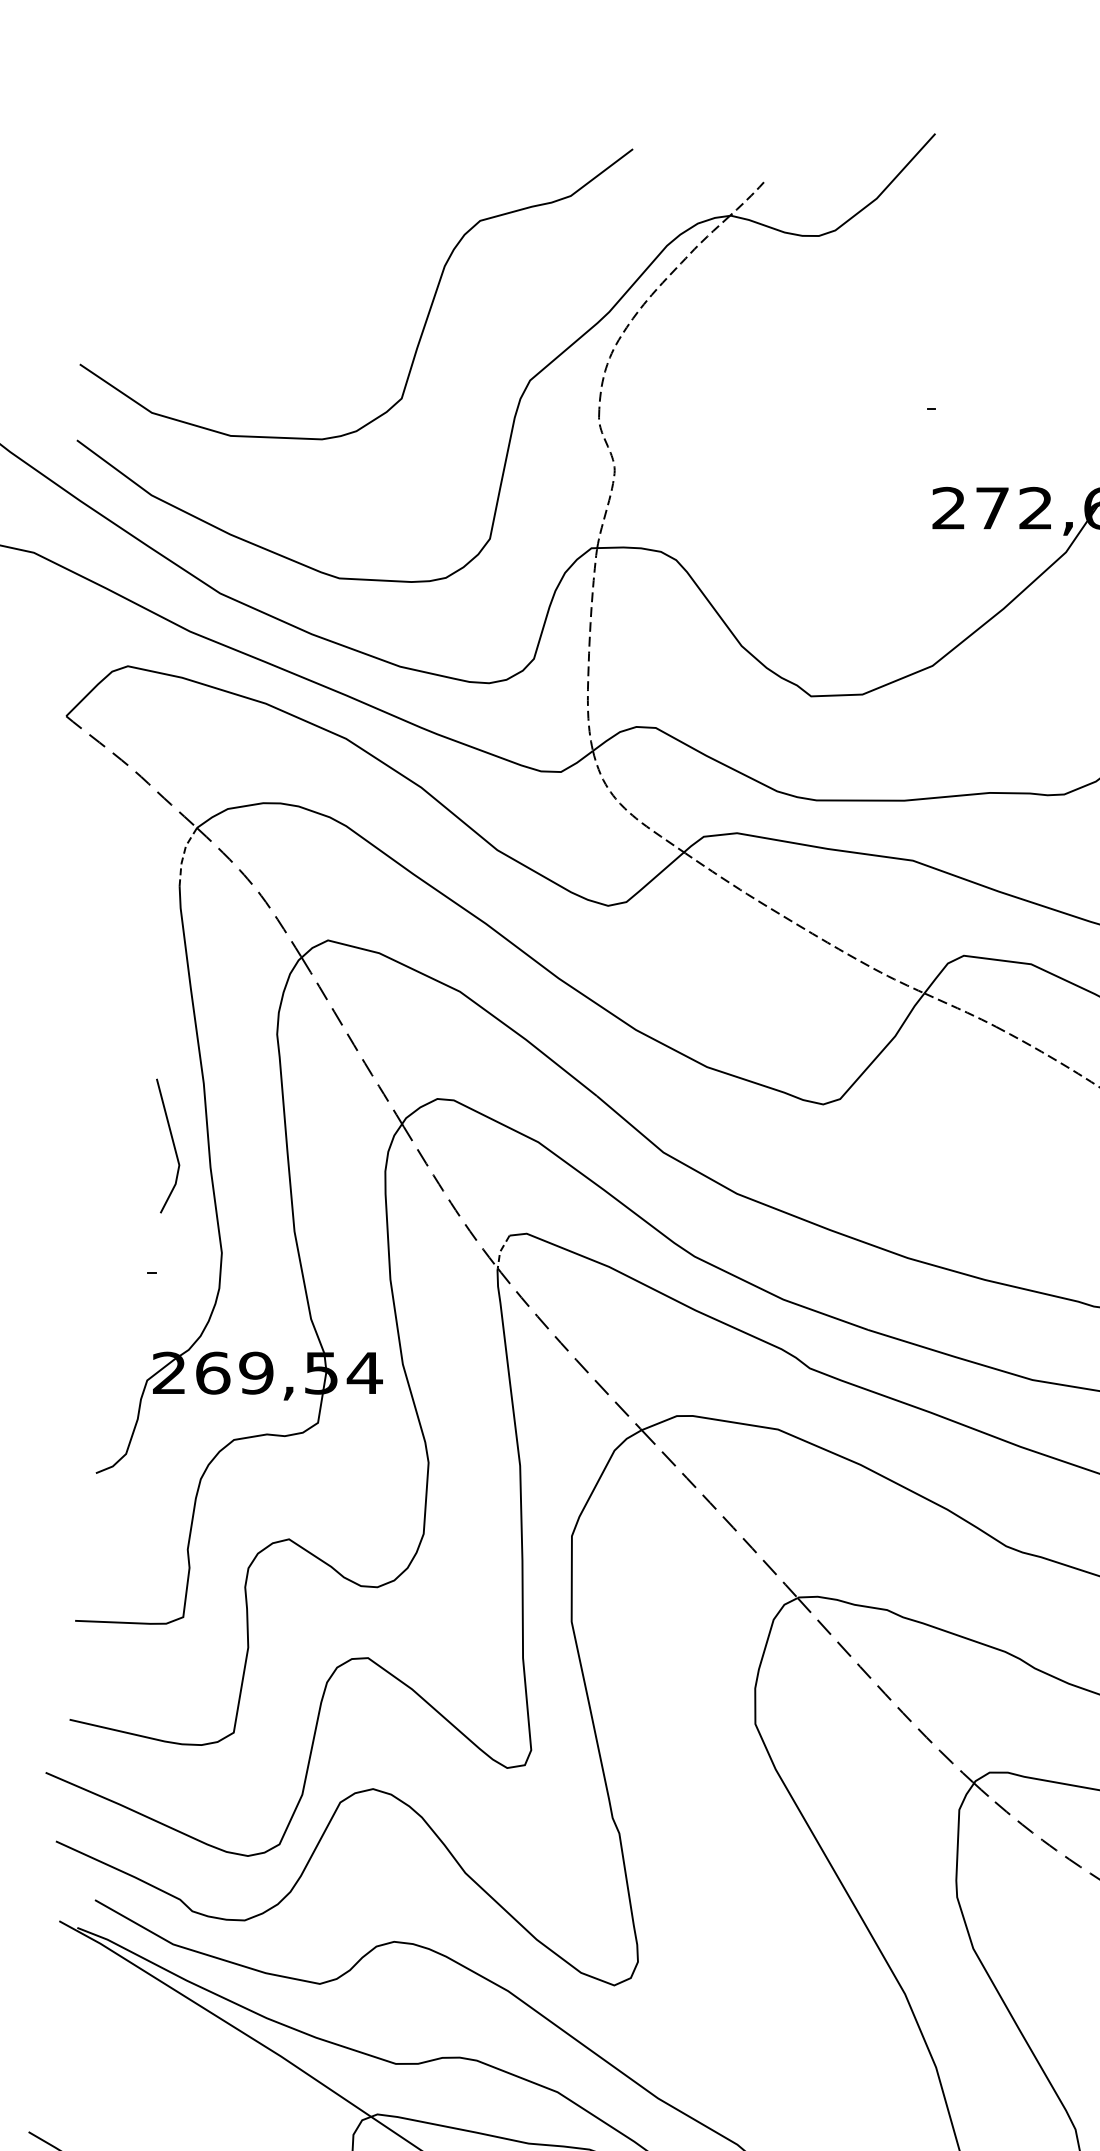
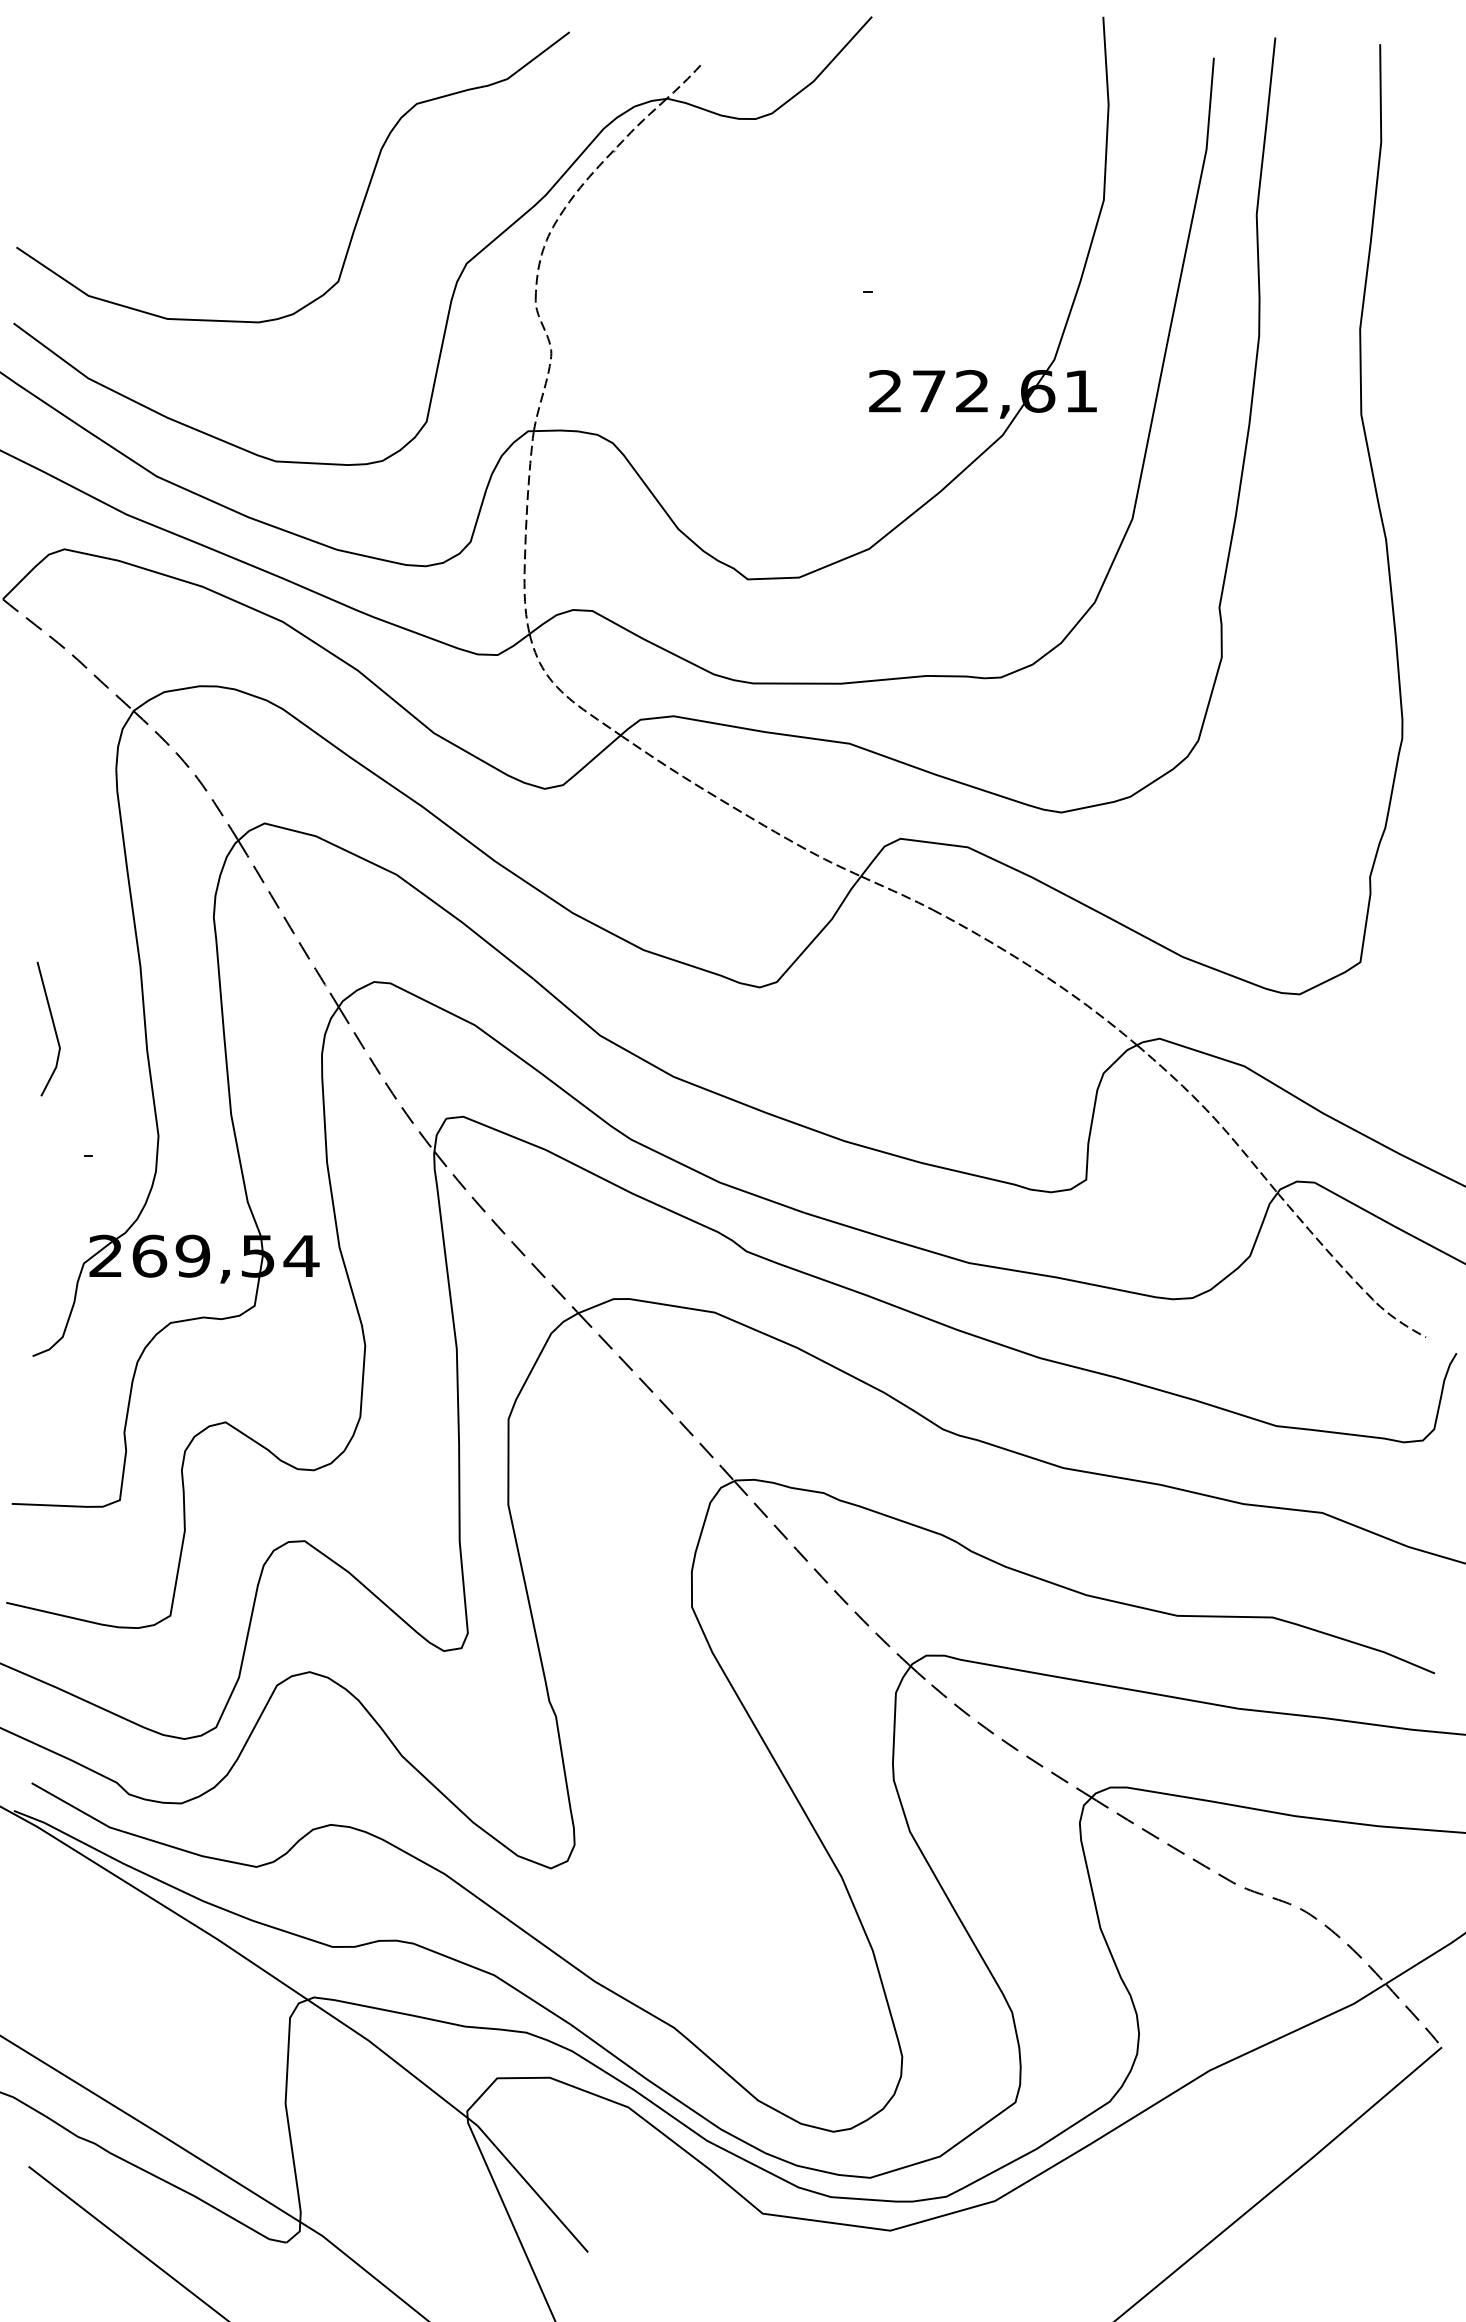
line: (183, 855) -> (120, 738), dashed -> solid
line: (172, 1145) -> (53, 1028), moved
line: (499, 1252) -> (436, 1135), dashed -> solid

